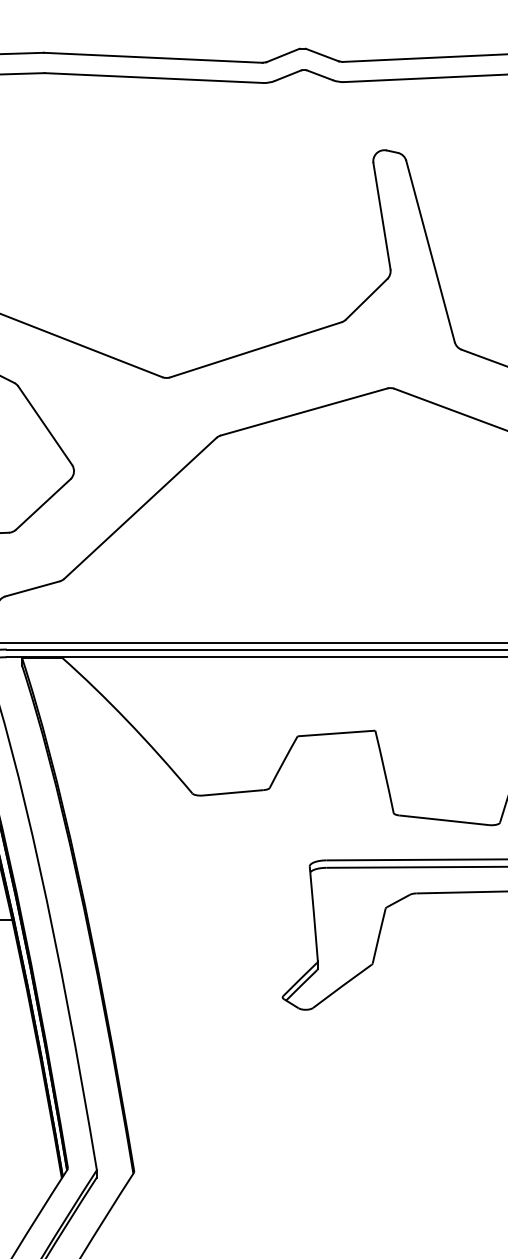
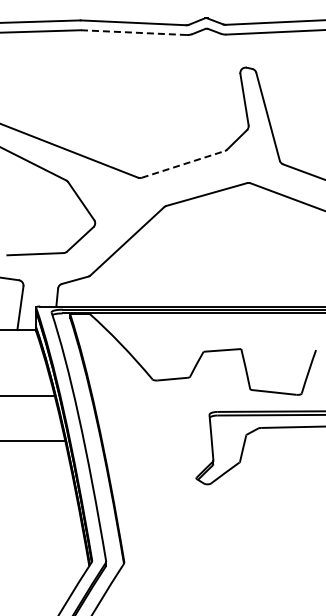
line: (152, 77) -> (133, 32), solid -> dashed
line: (256, 350) -> (183, 164), solid -> dashed

